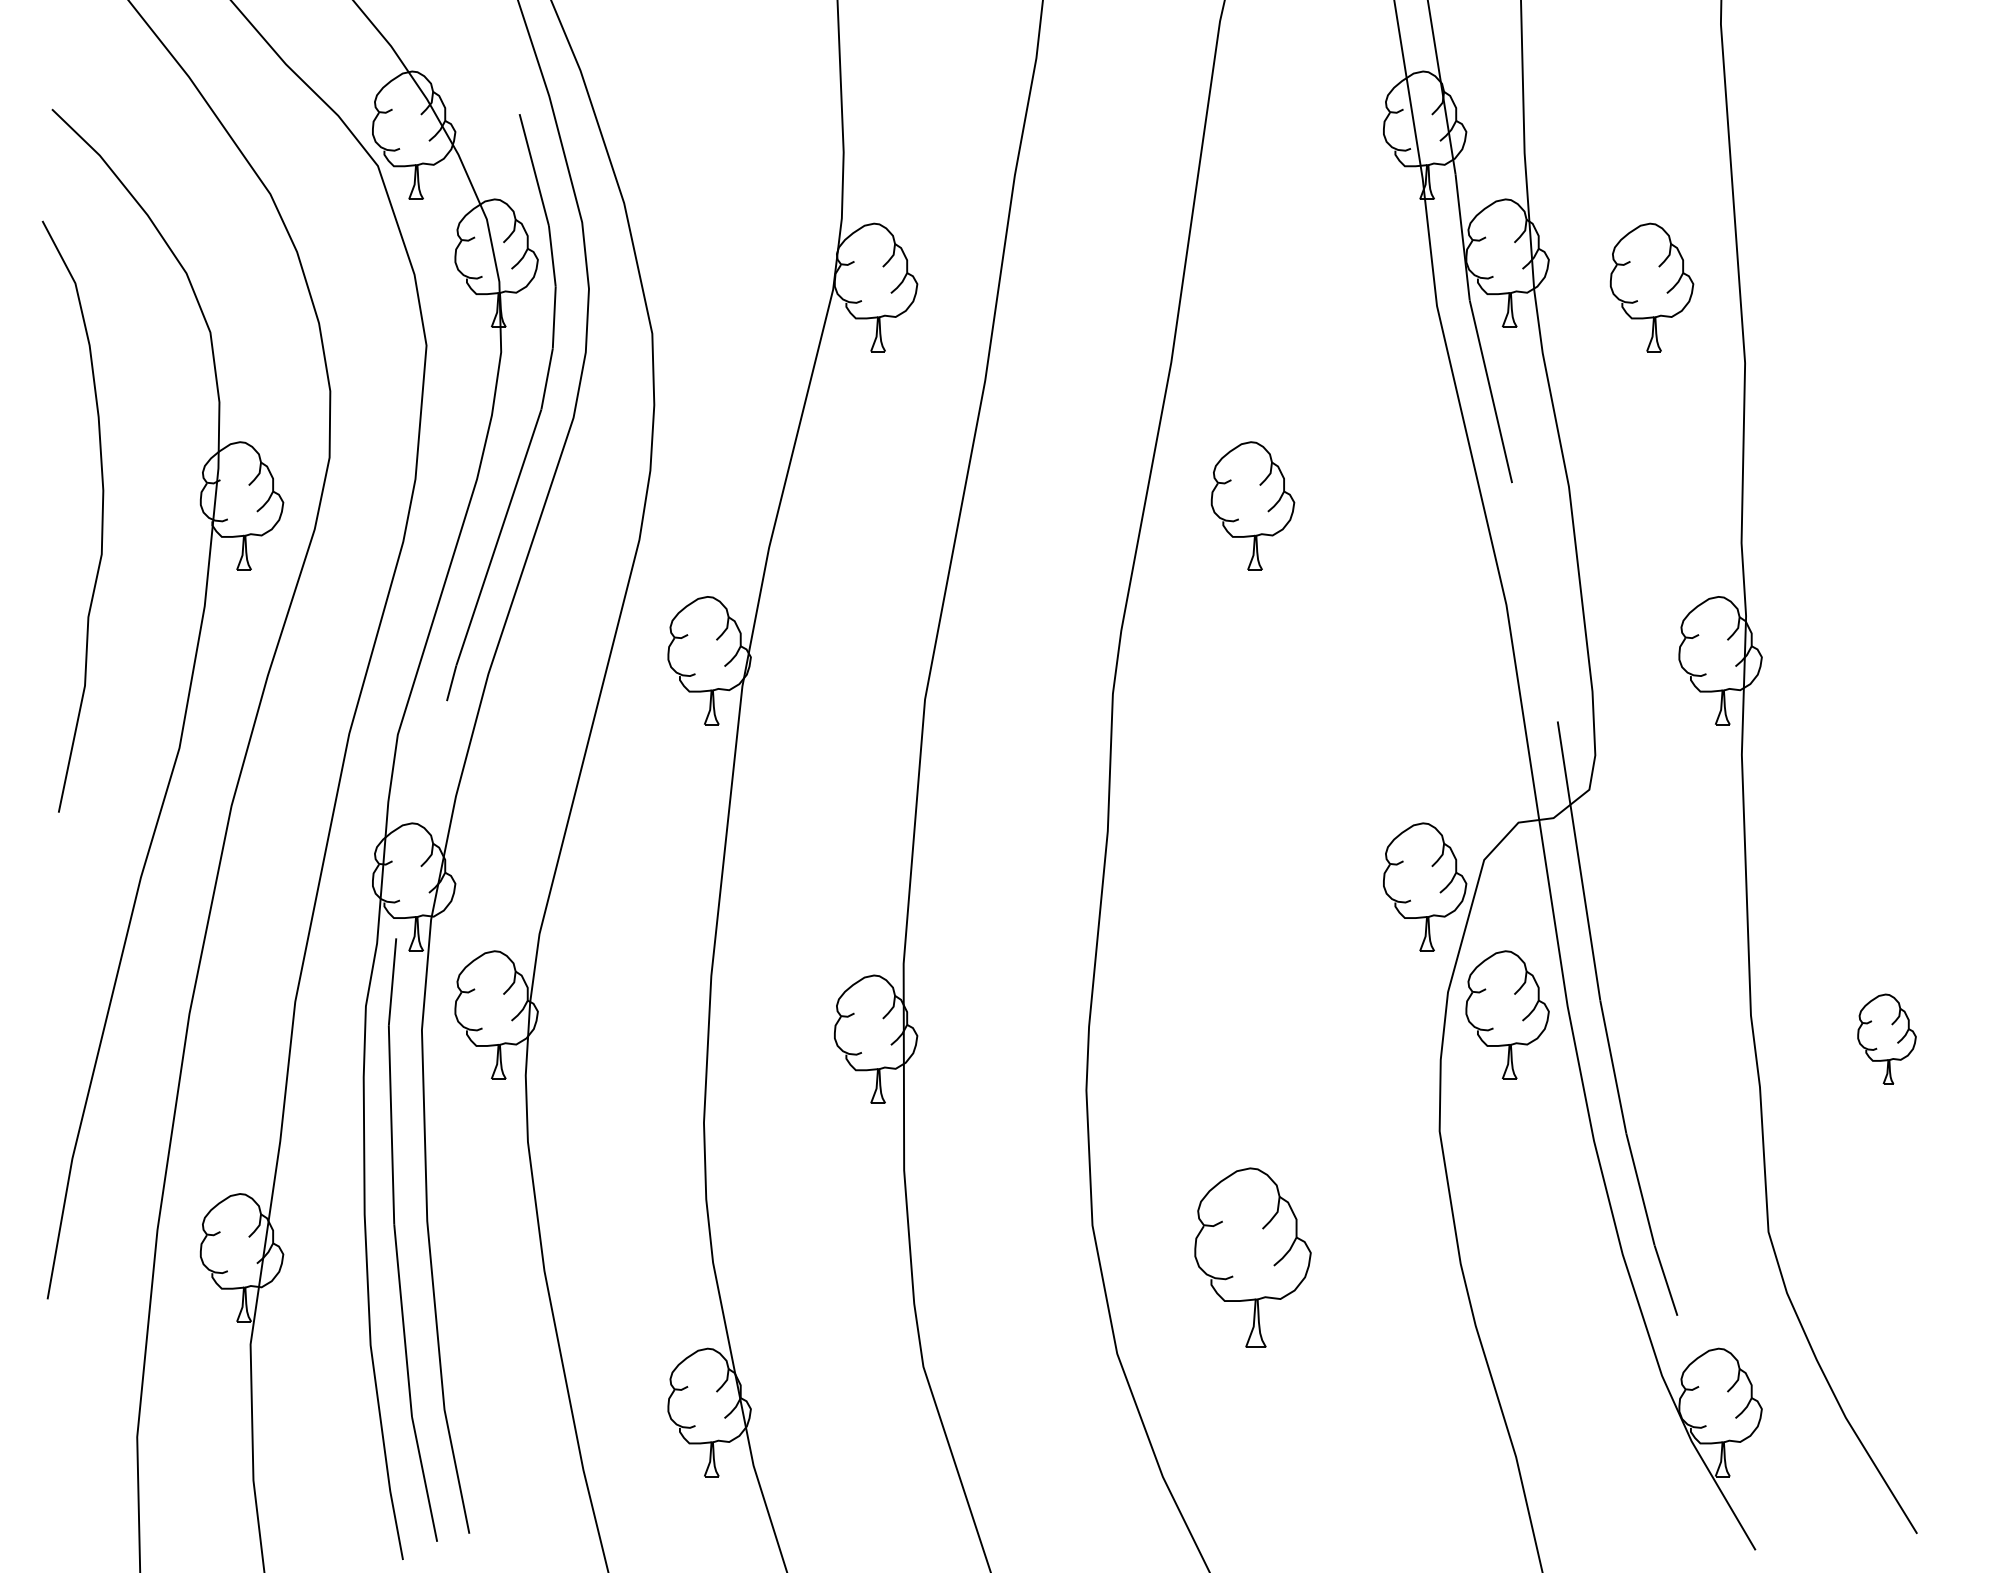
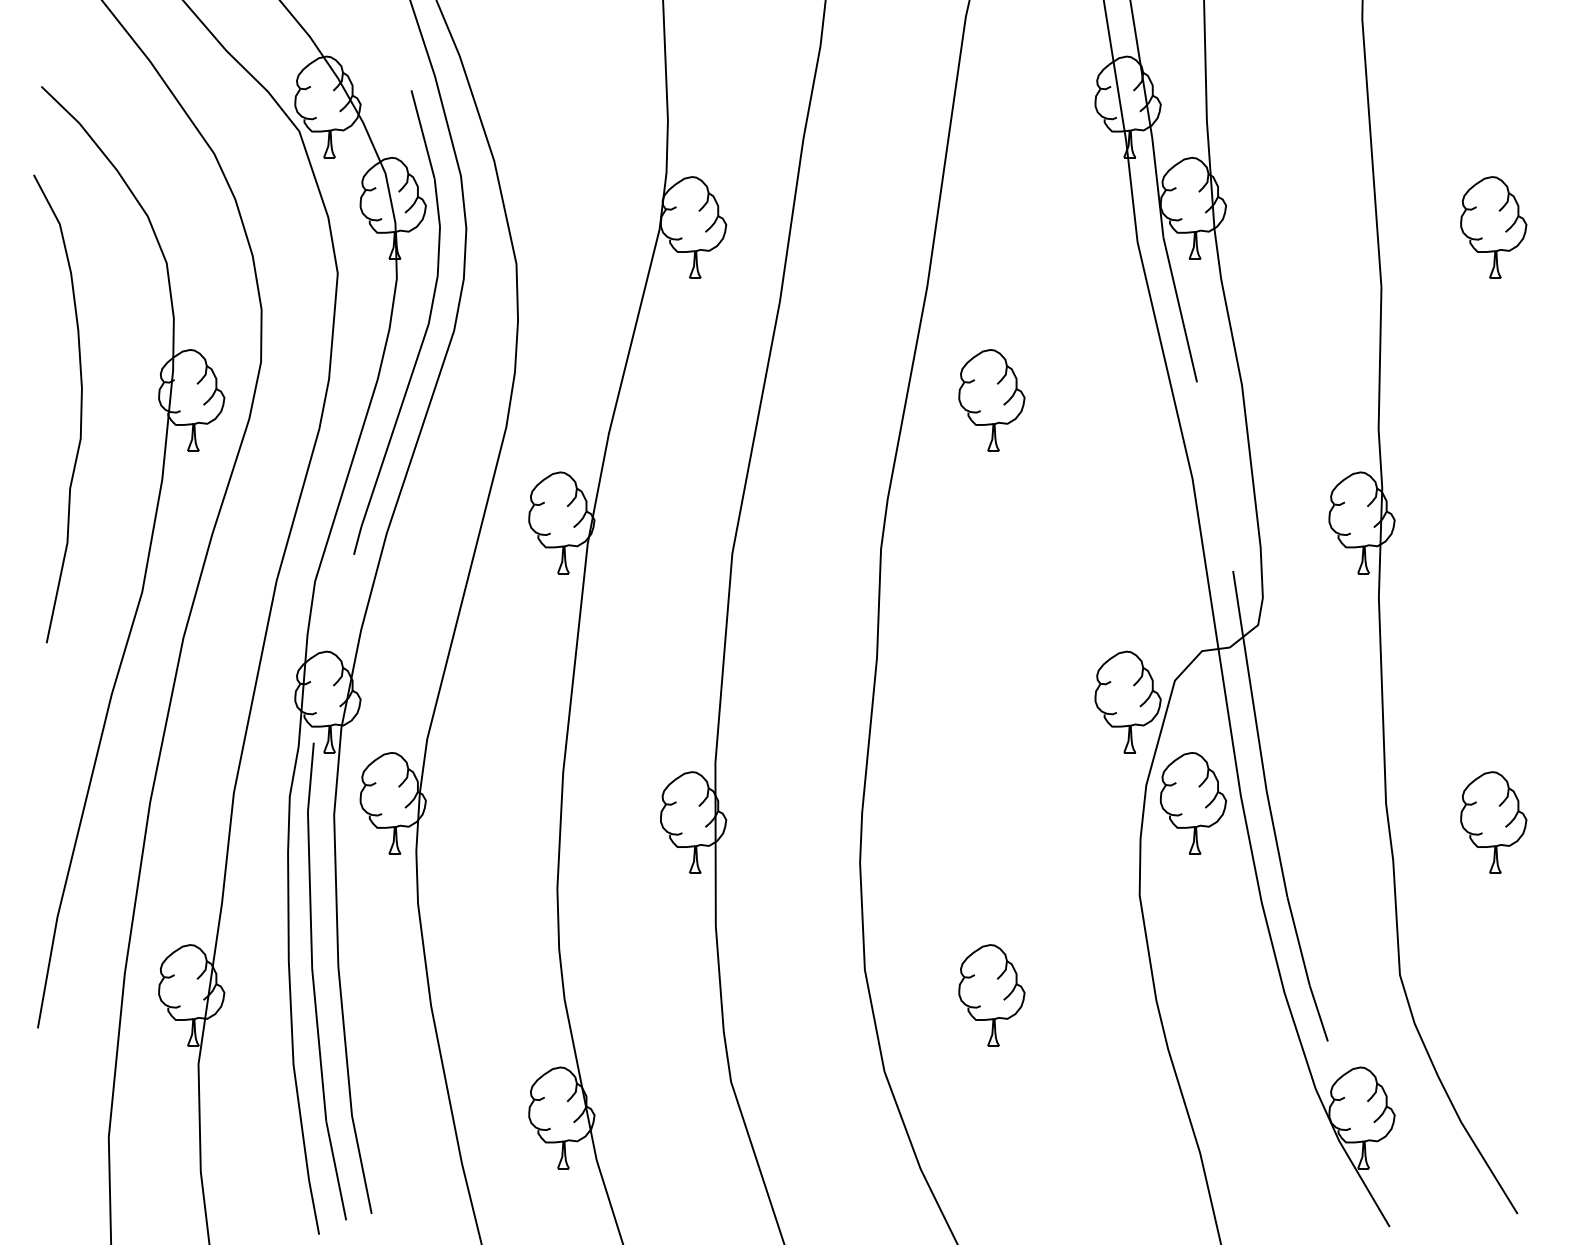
part: (1651, 287) -> (1493, 227), moved
part: (1886, 1038) -> (1493, 821), size x1.43
part: (1252, 1257) -> (991, 995), size x0.71

